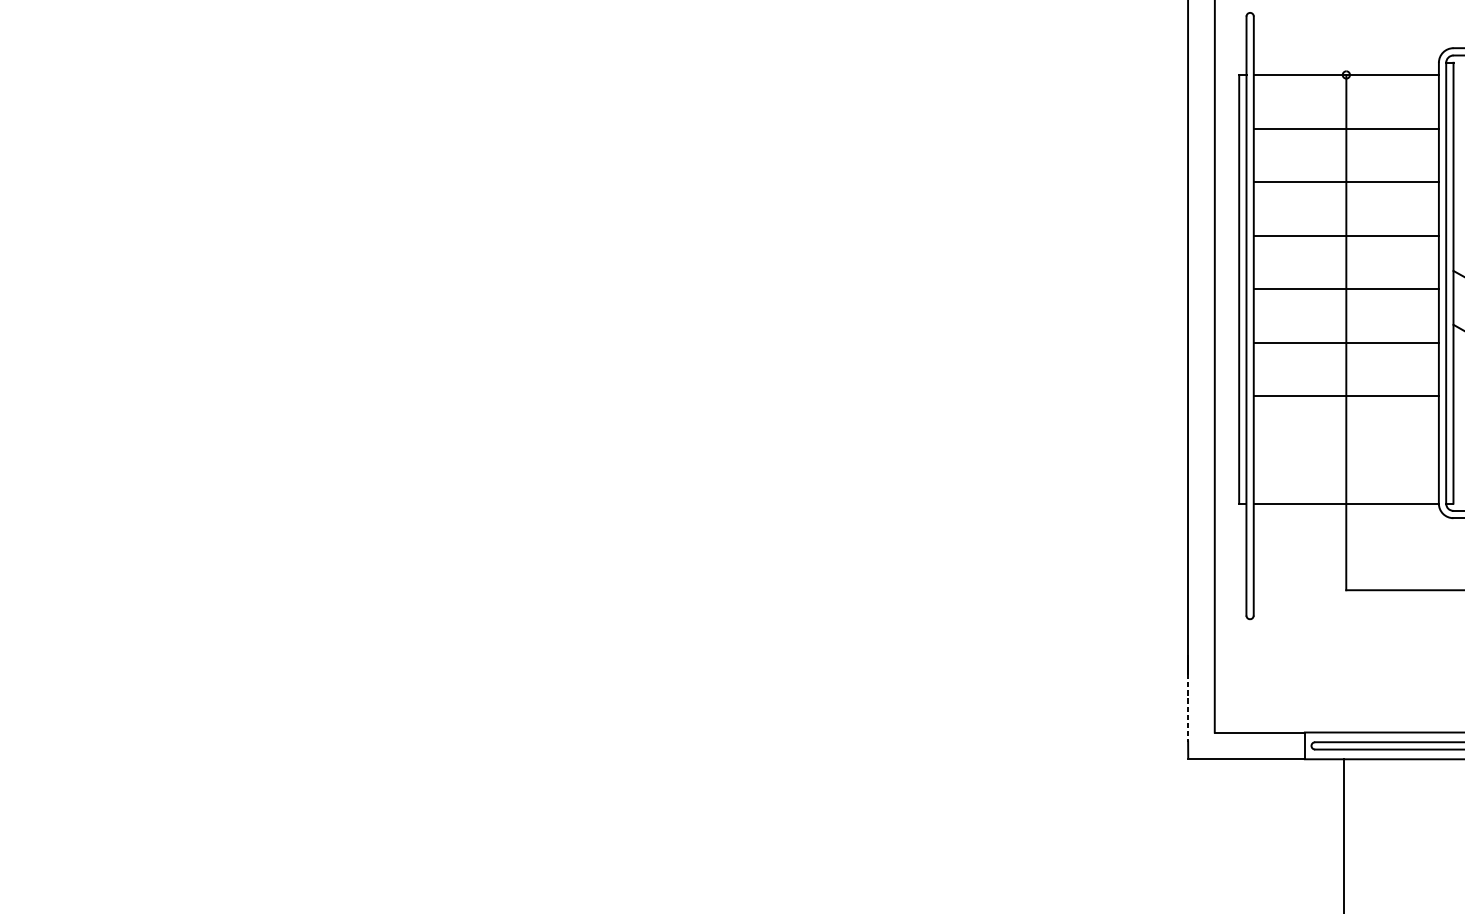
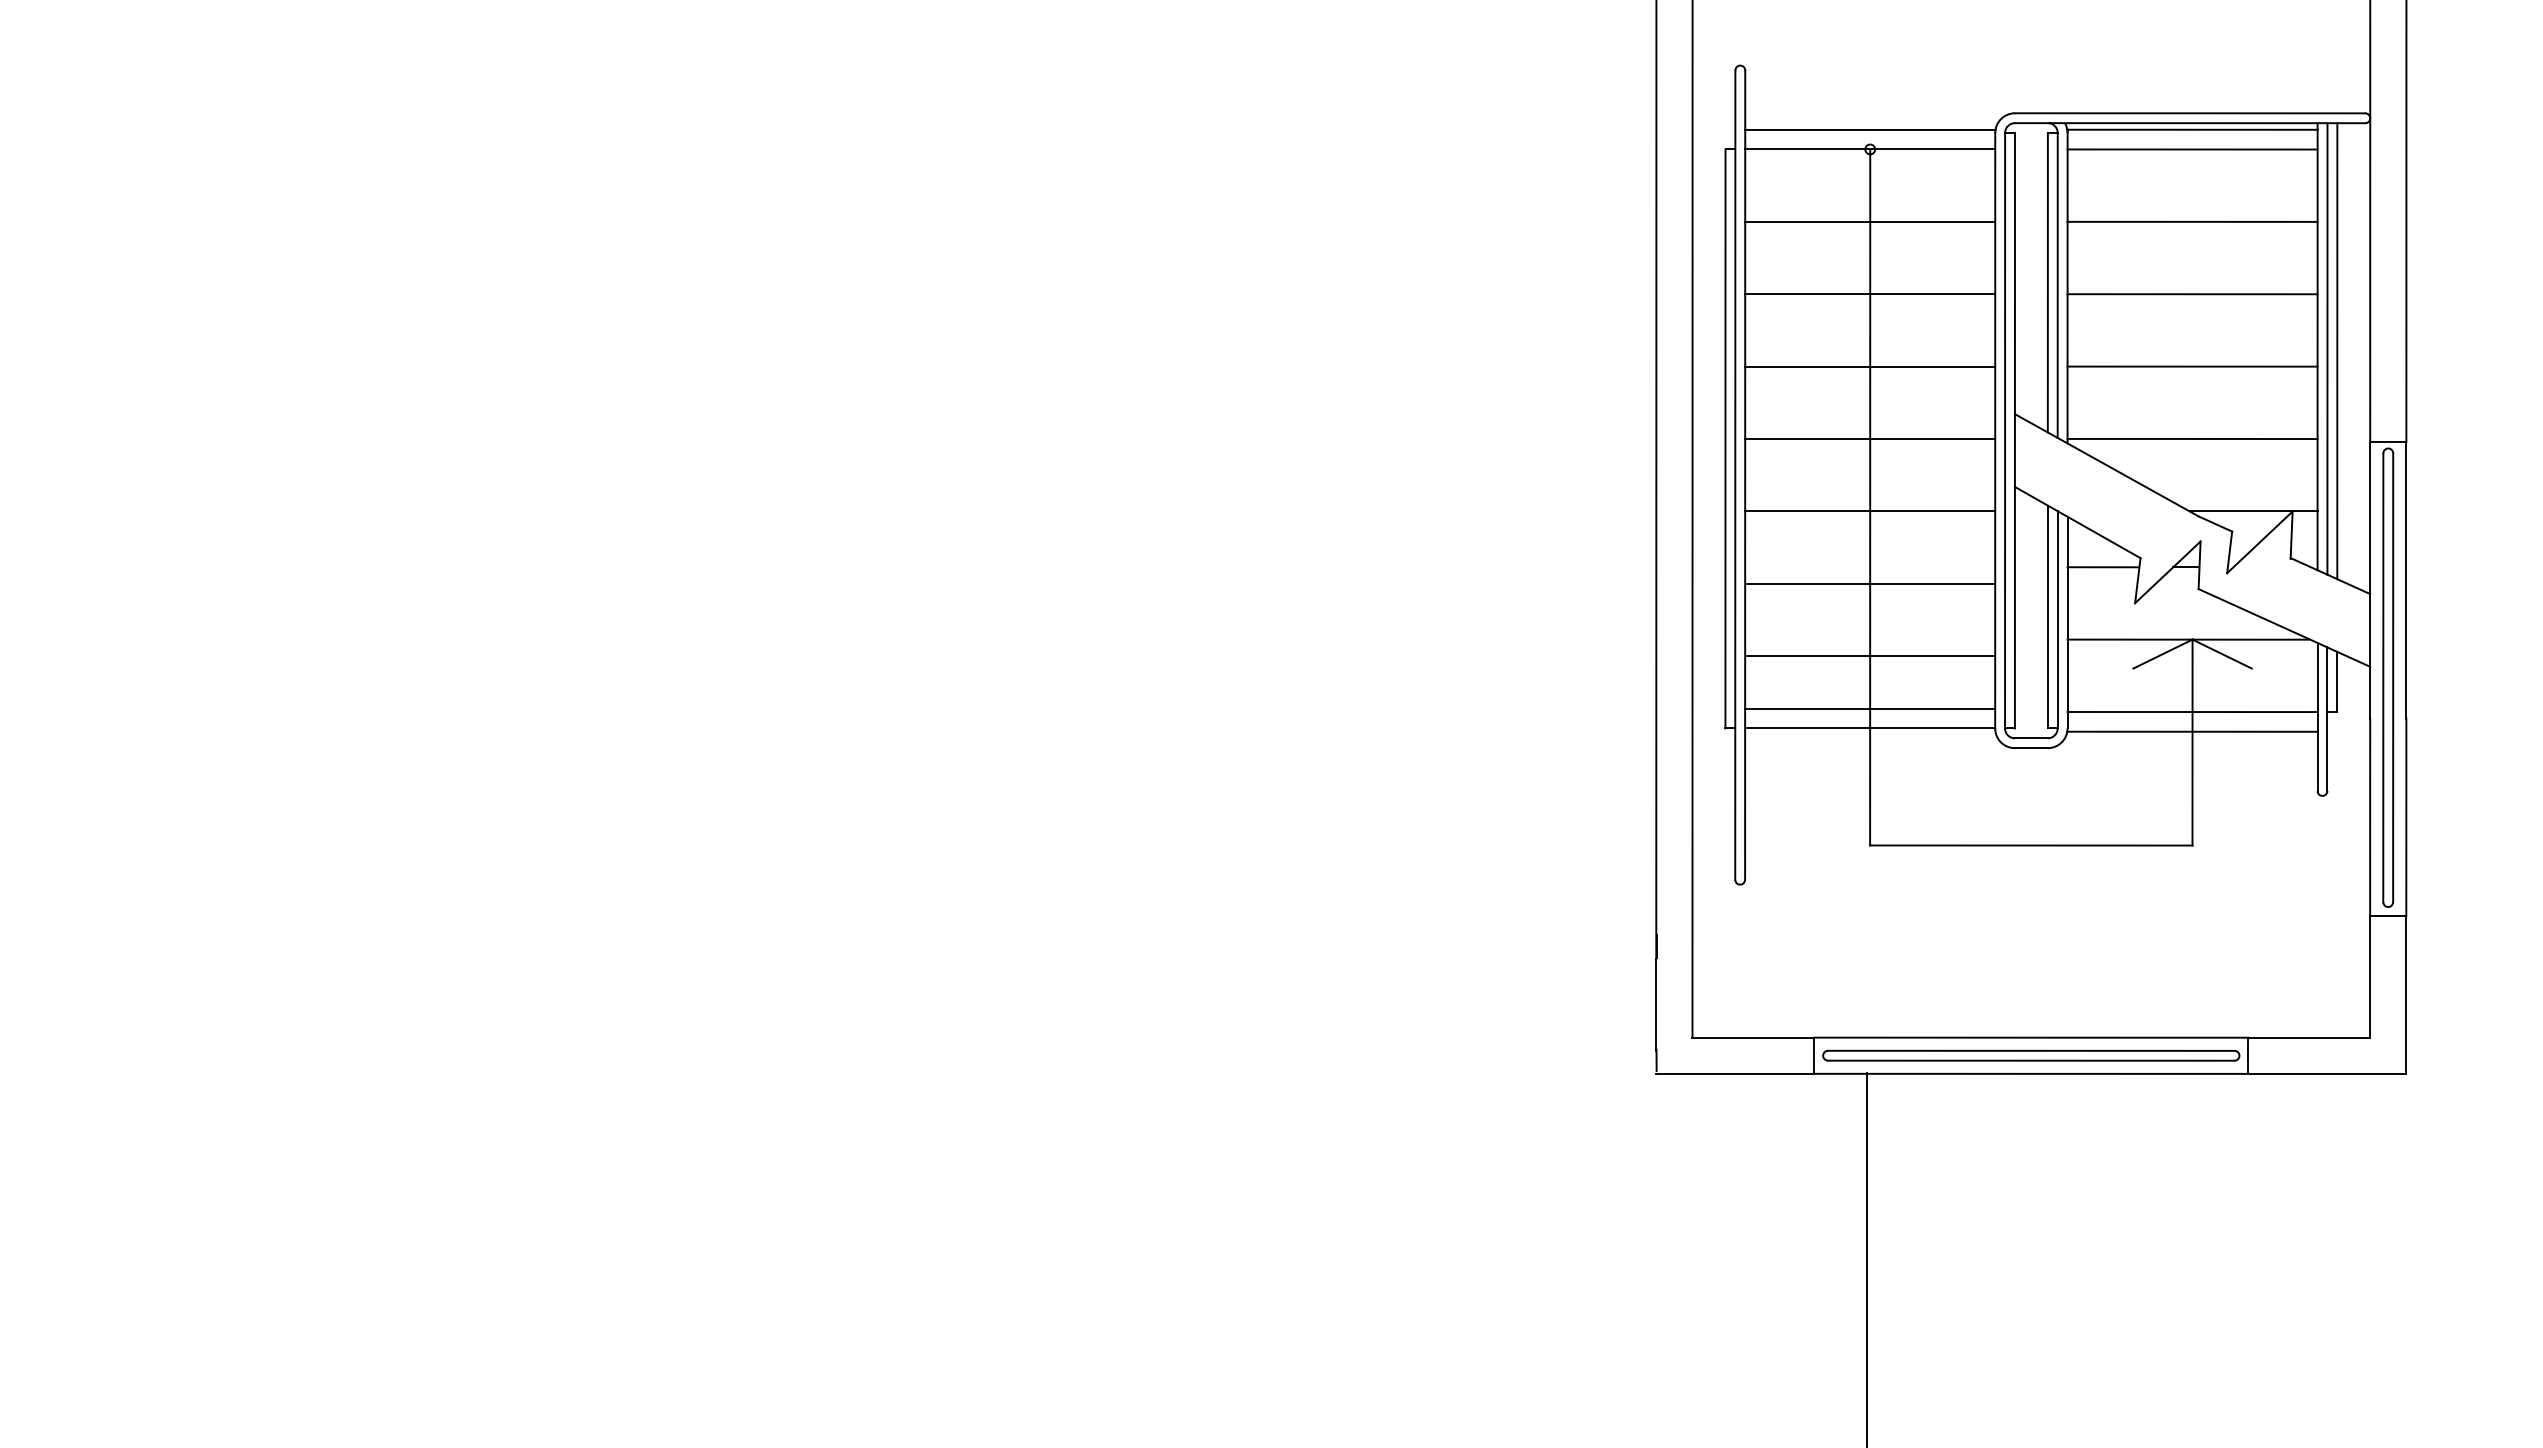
line: (1346, 60) -> (1870, 129), added
line: (1346, 450) -> (1870, 656), added
line: (1346, 488) -> (1870, 708), added
line: (1188, 708) -> (1656, 1005), dashed -> solid

